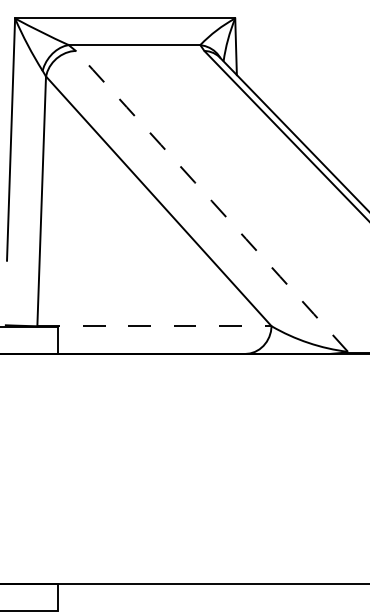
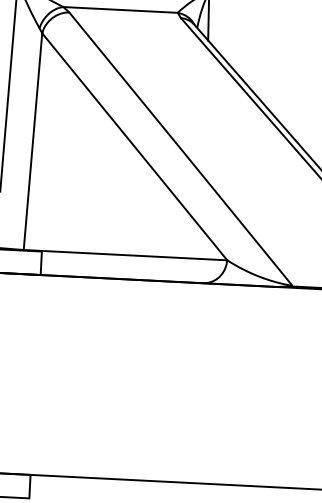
arc: (211, 201) -> (180, 149), dashed -> solid
line: (154, 326) -> (125, 255), dashed -> solid

